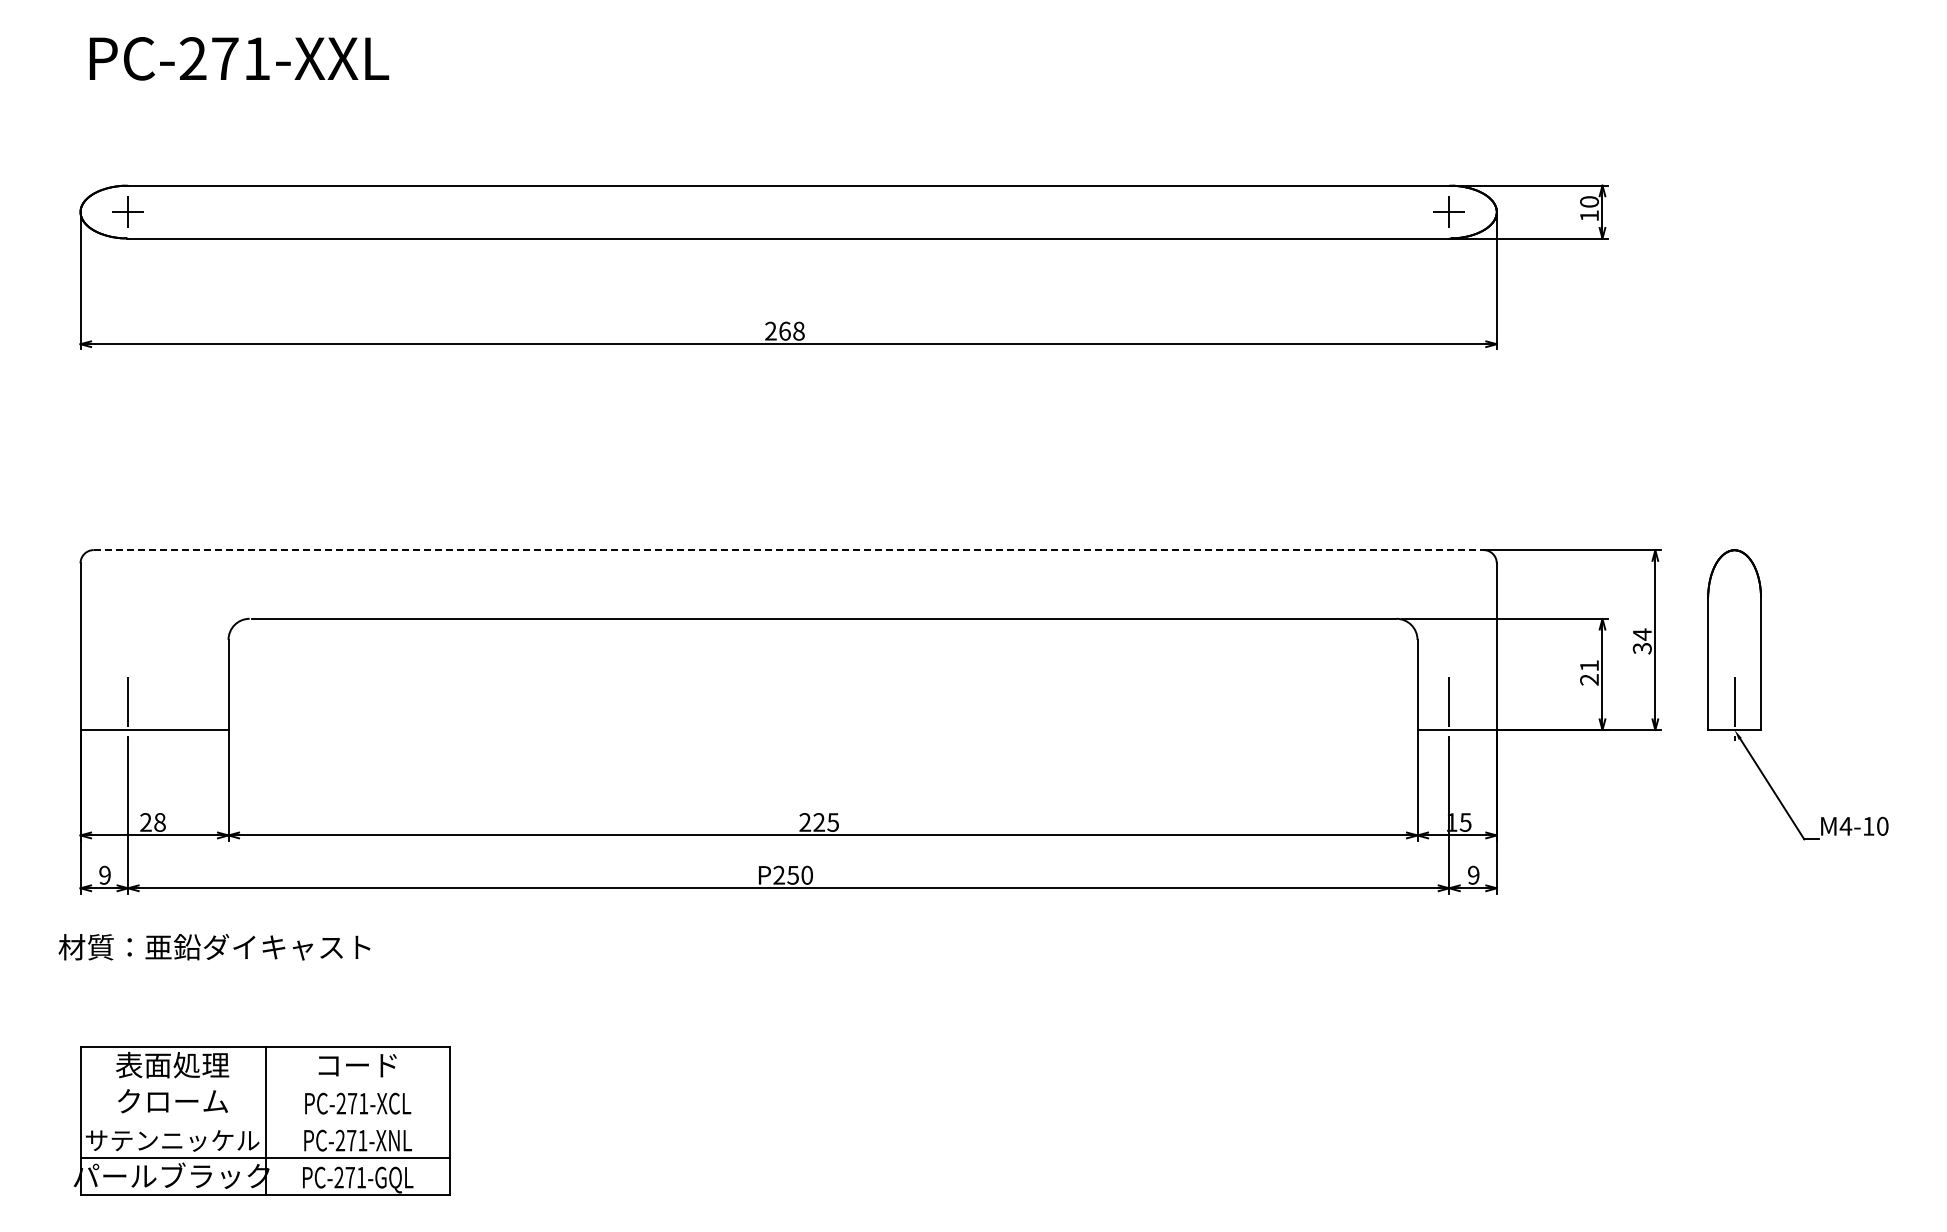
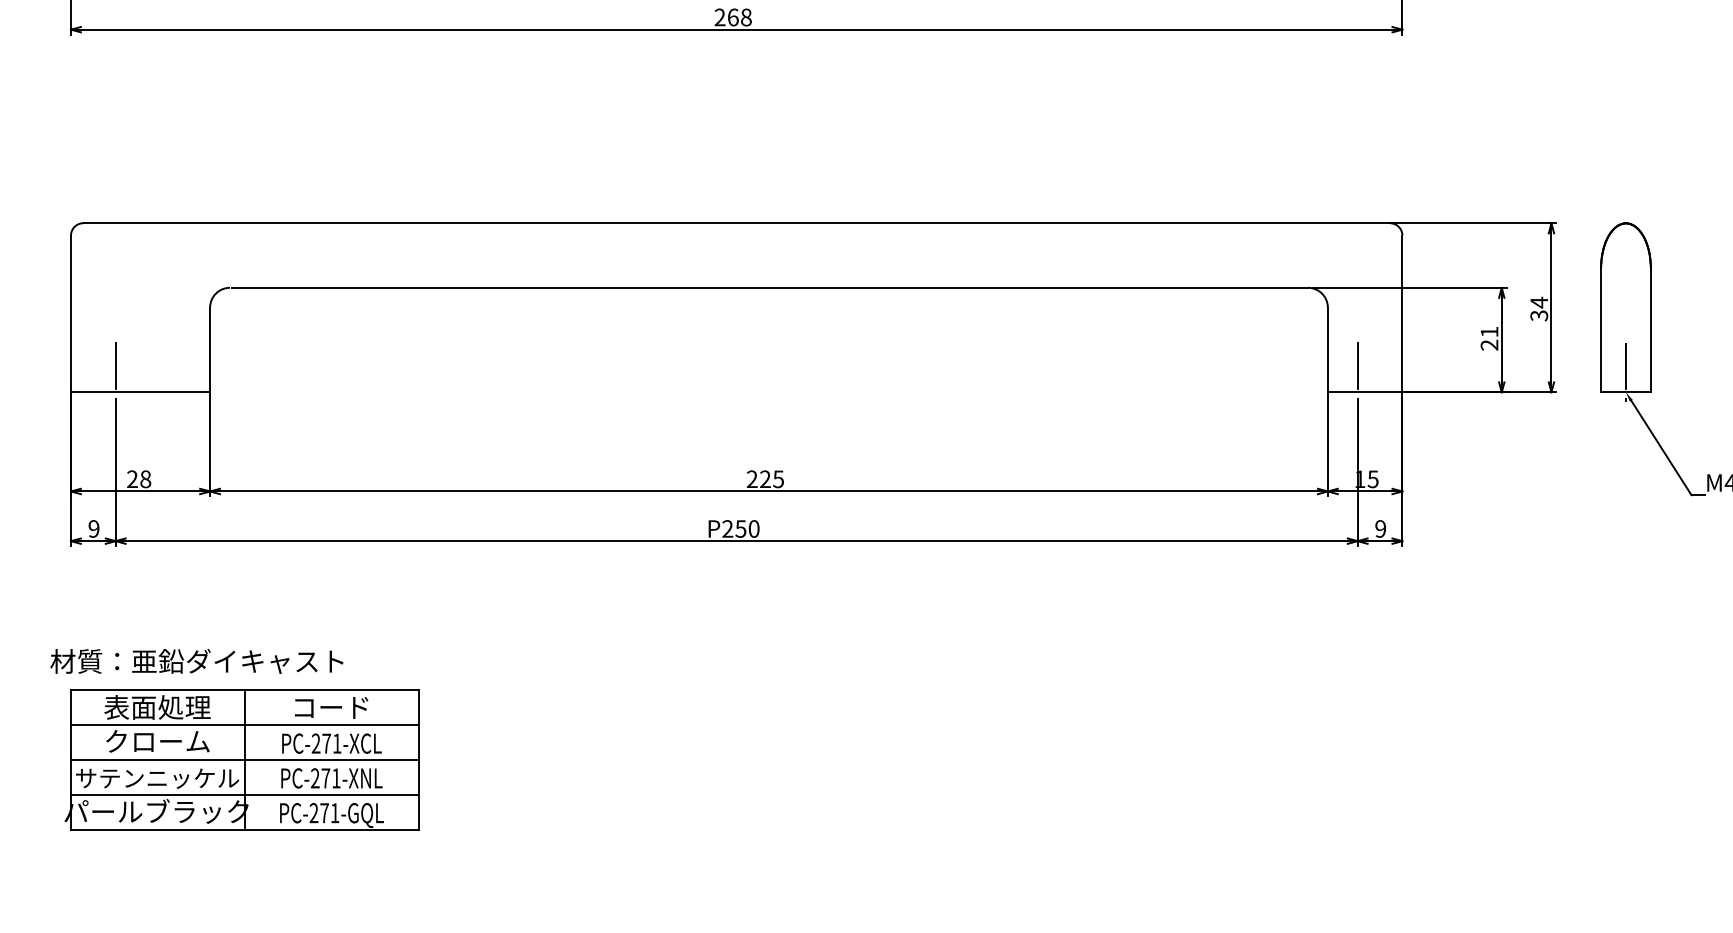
line: (788, 550) -> (736, 223), dashed -> solid
text: (214, 947) -> (196, 661), moved
line: (265, 1084) -> (244, 725), added
line: (265, 1121) -> (244, 760), added

